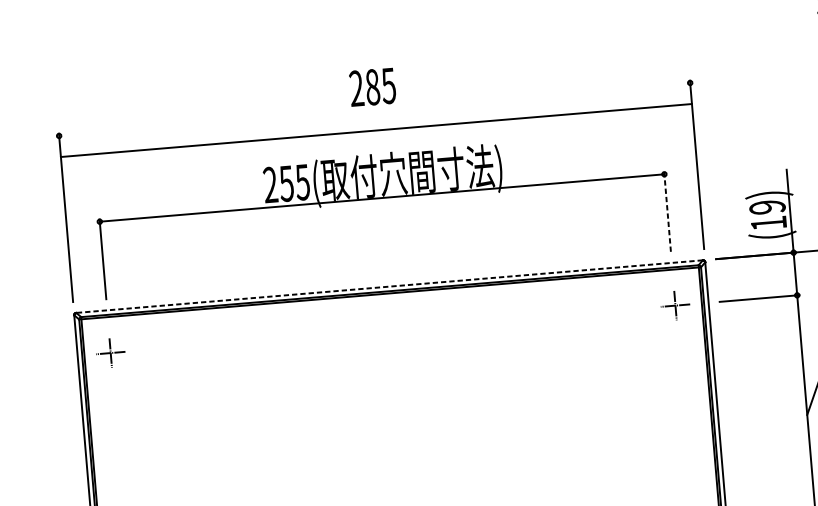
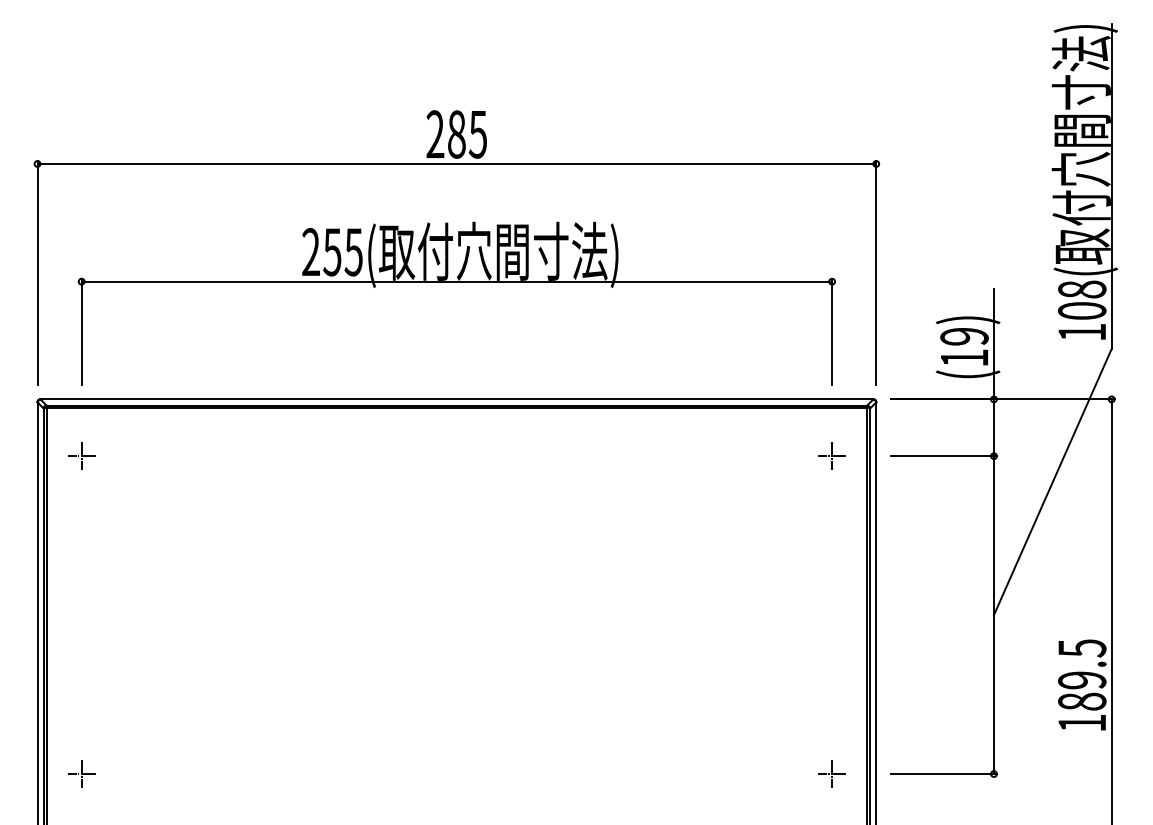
line: (376, 130) -> (456, 163), moved
line: (667, 211) -> (832, 331), dashed -> solid
line: (389, 286) -> (456, 399), dashed -> solid
part: (674, 305) -> (831, 455), size x0.71
part: (110, 352) -> (81, 455), size x0.71

